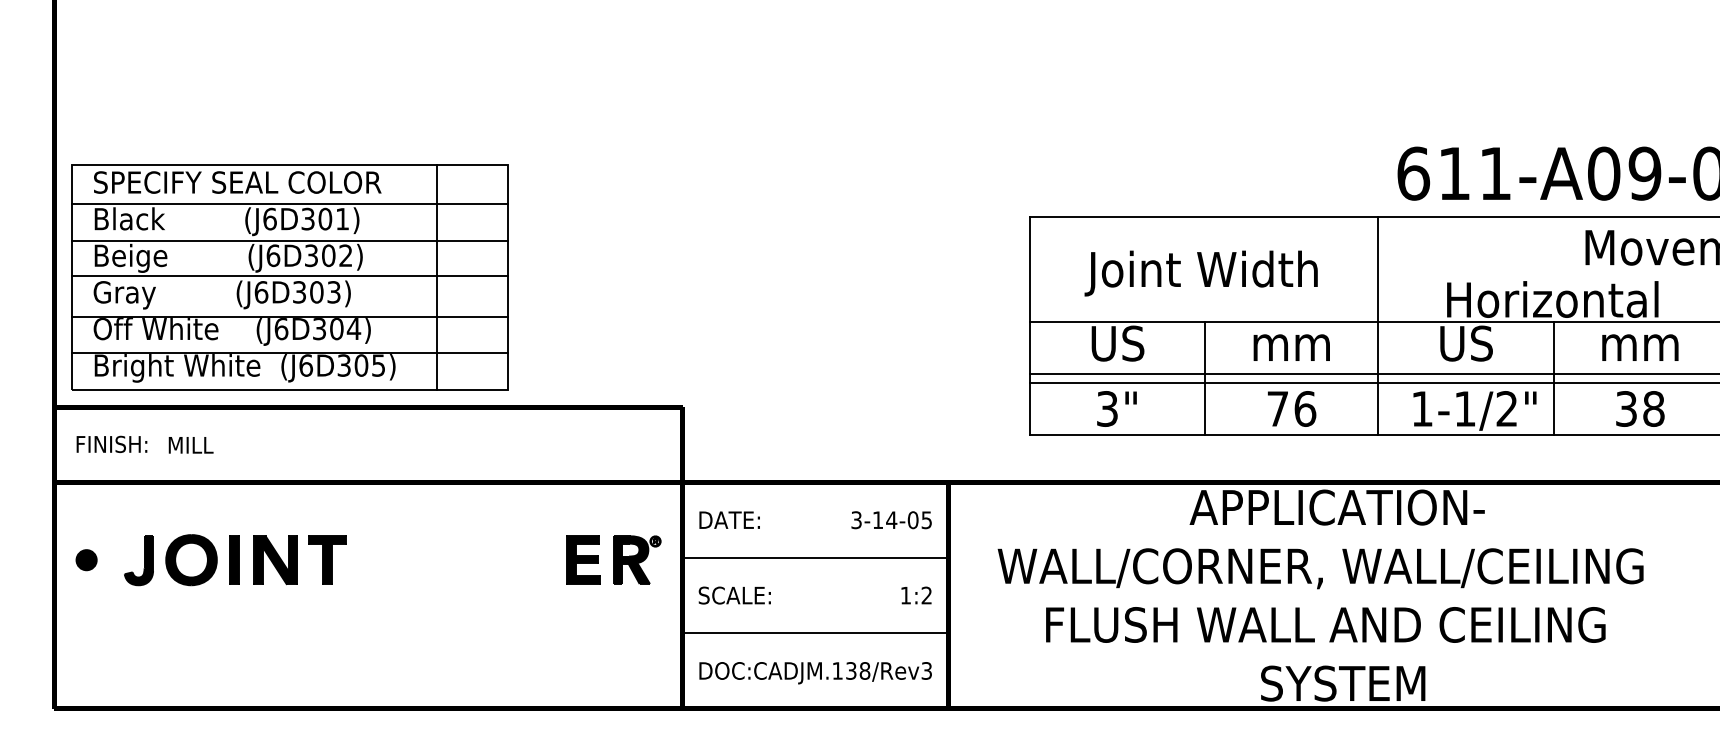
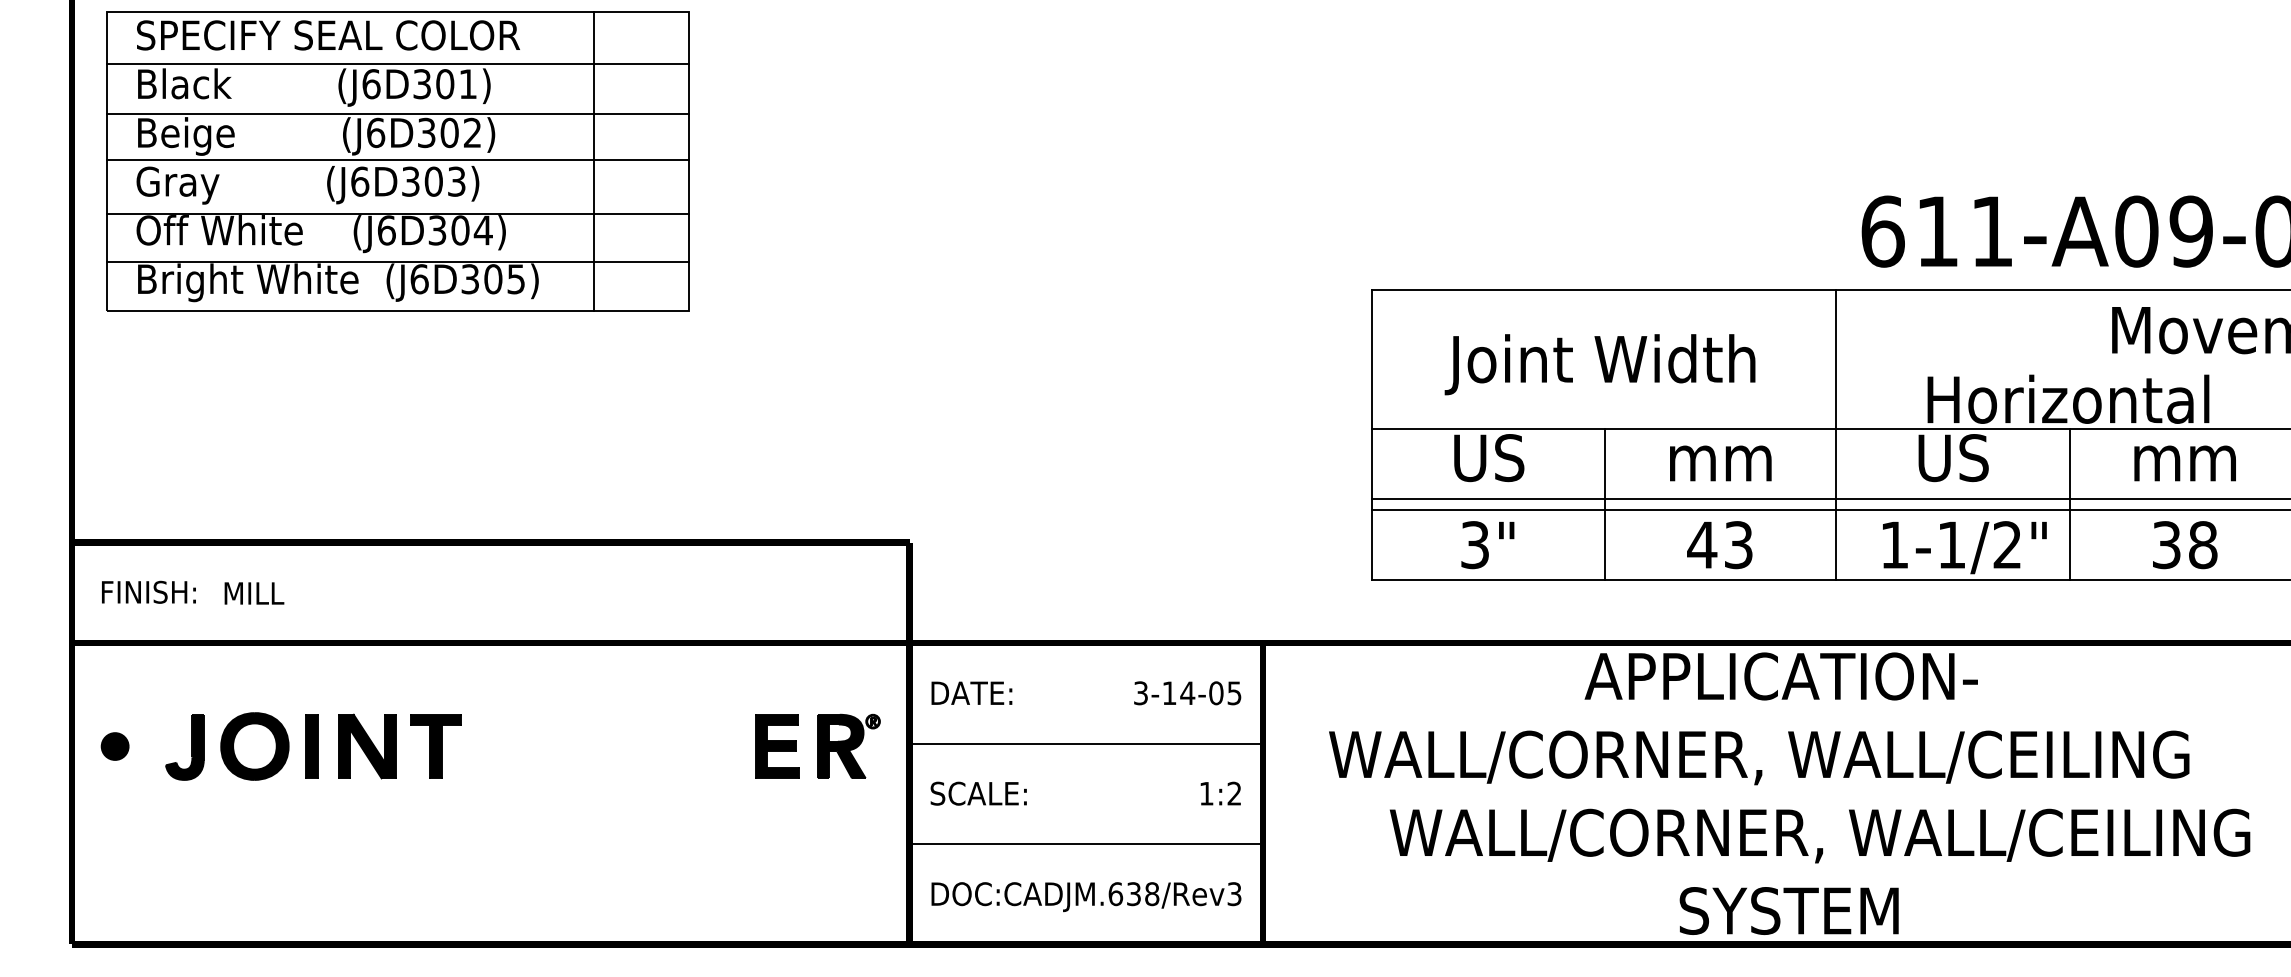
part: (289, 277) -> (397, 161), moved
text: (1291, 409) -> (1720, 545), 76 -> 43
text: (1365, 626) -> (1819, 835), FLUSH WALL AND CEILING -> WALL/CORNER, WALL/CEILING
text: (837, 671) -> (1115, 894), CADJM.138/Rev3 -> CADJM.638/Rev3

